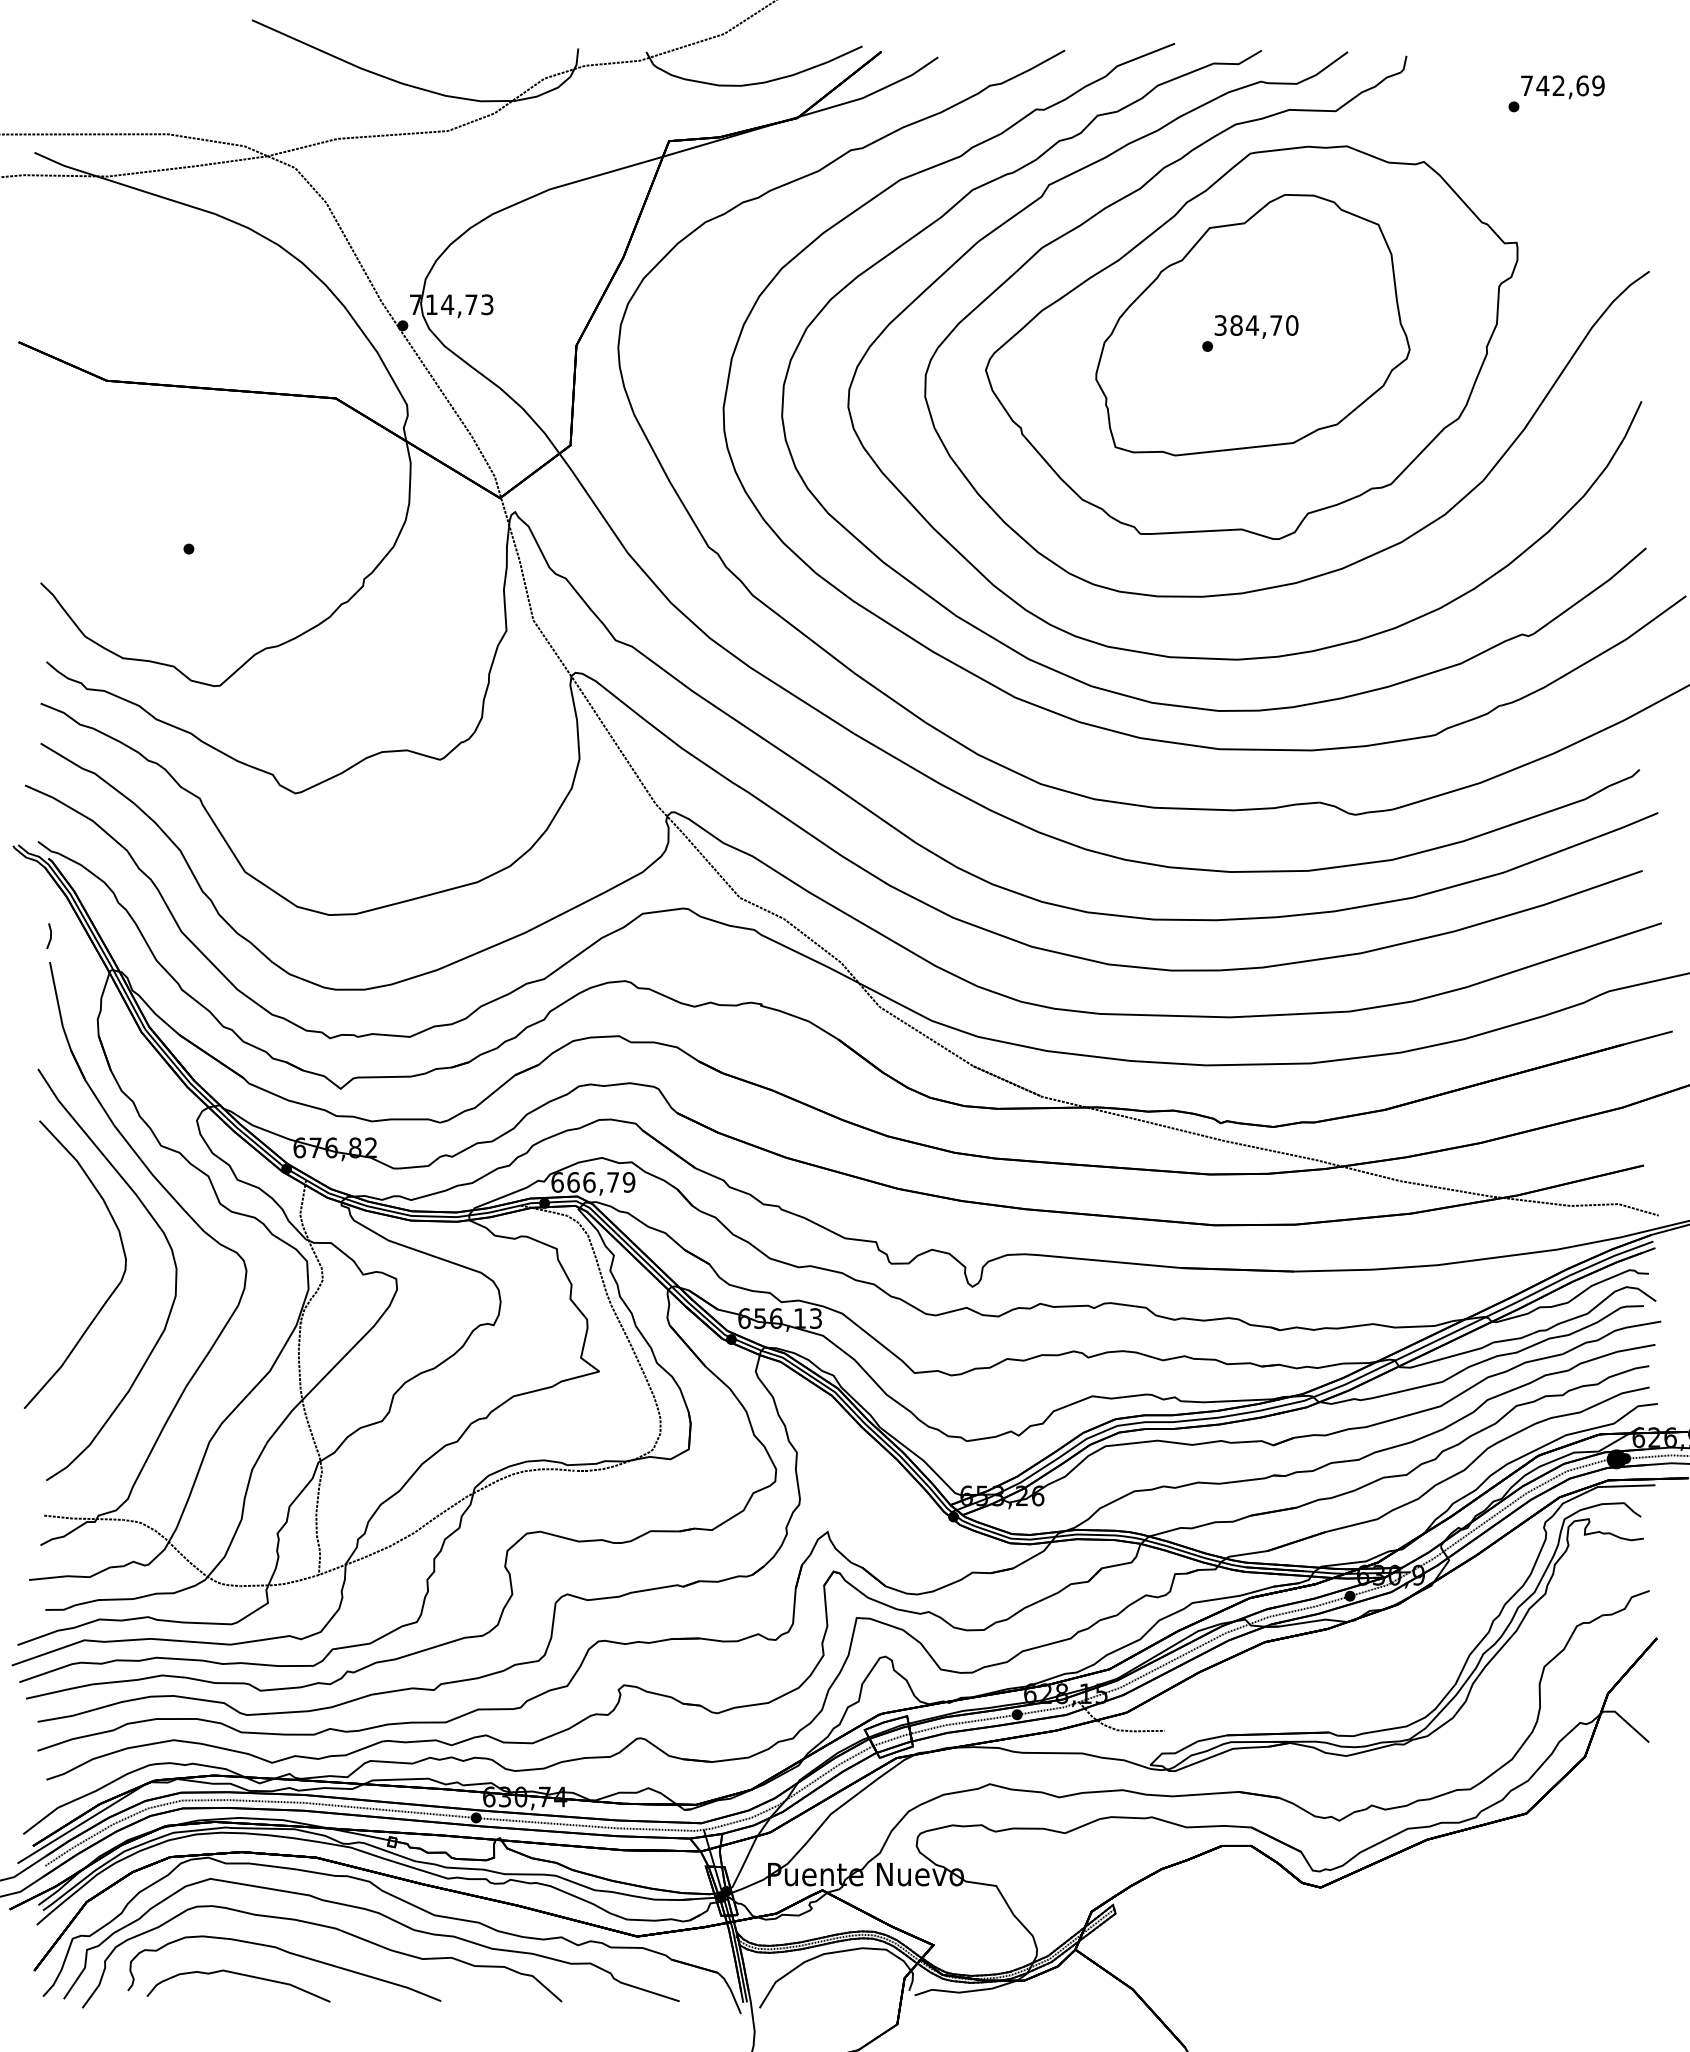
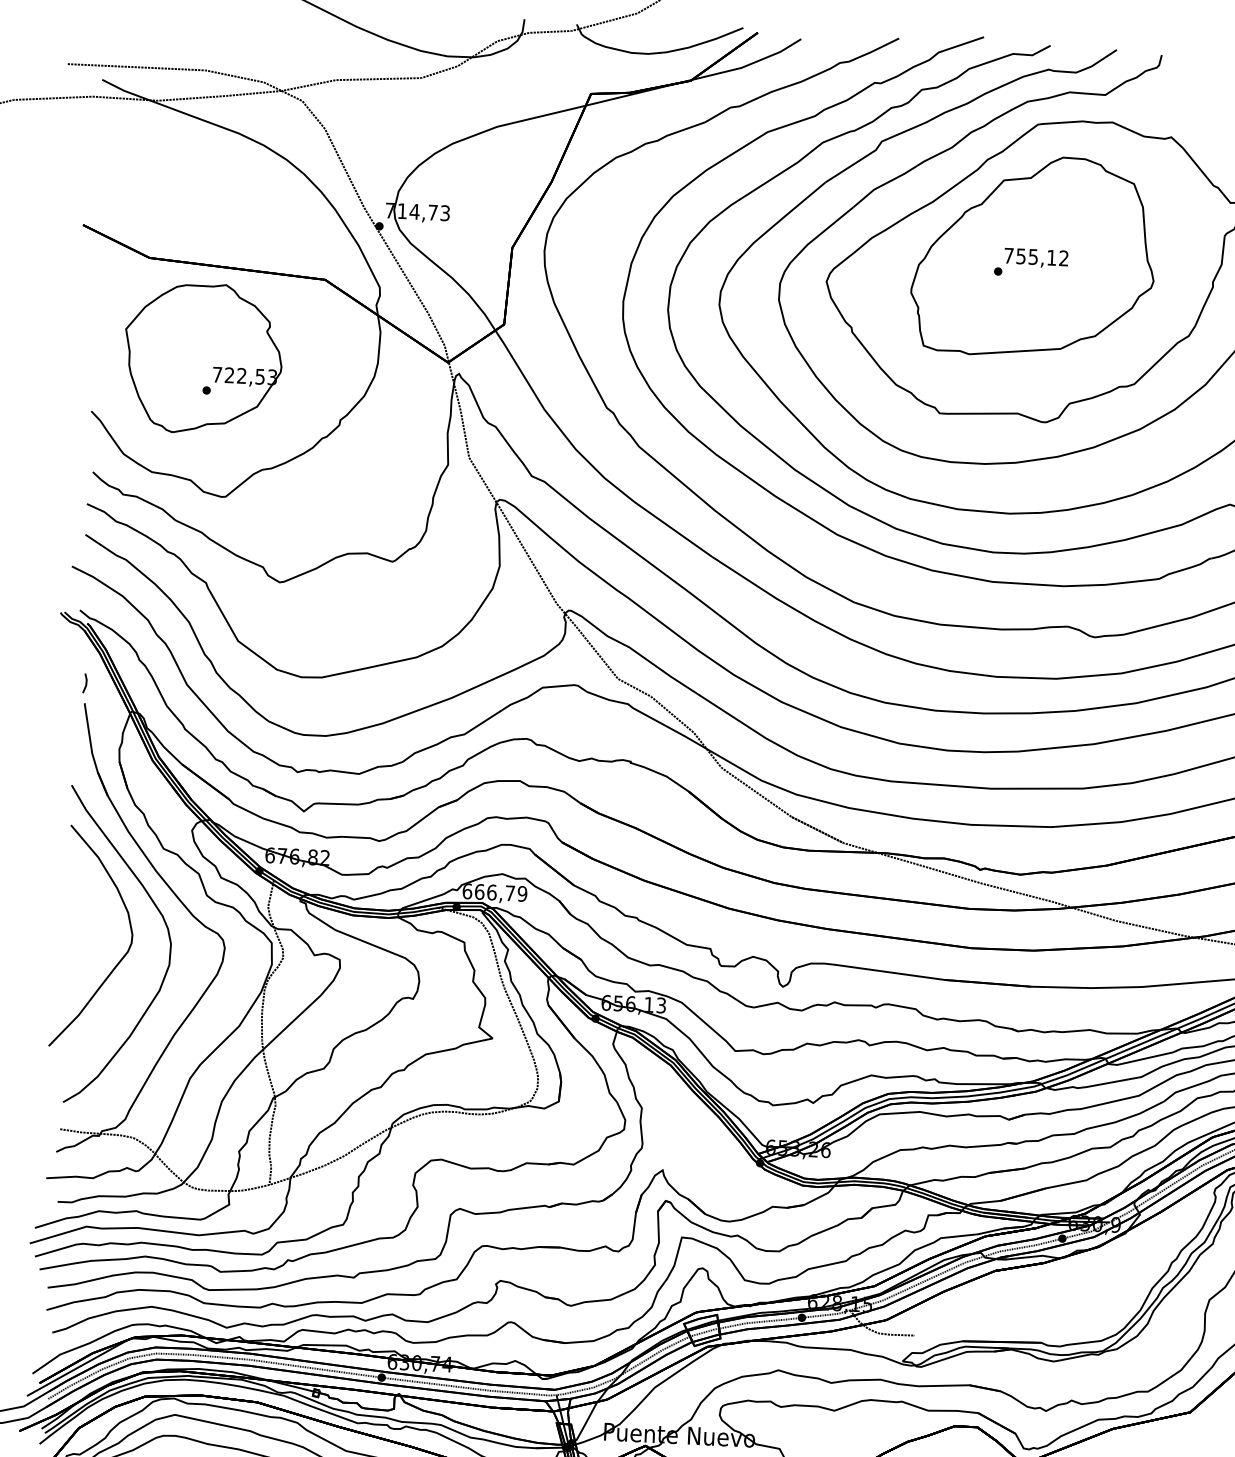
text: (1256, 325) -> (1036, 257), 384,70 -> 755,12
part: (182, 508) -> (203, 359), added

